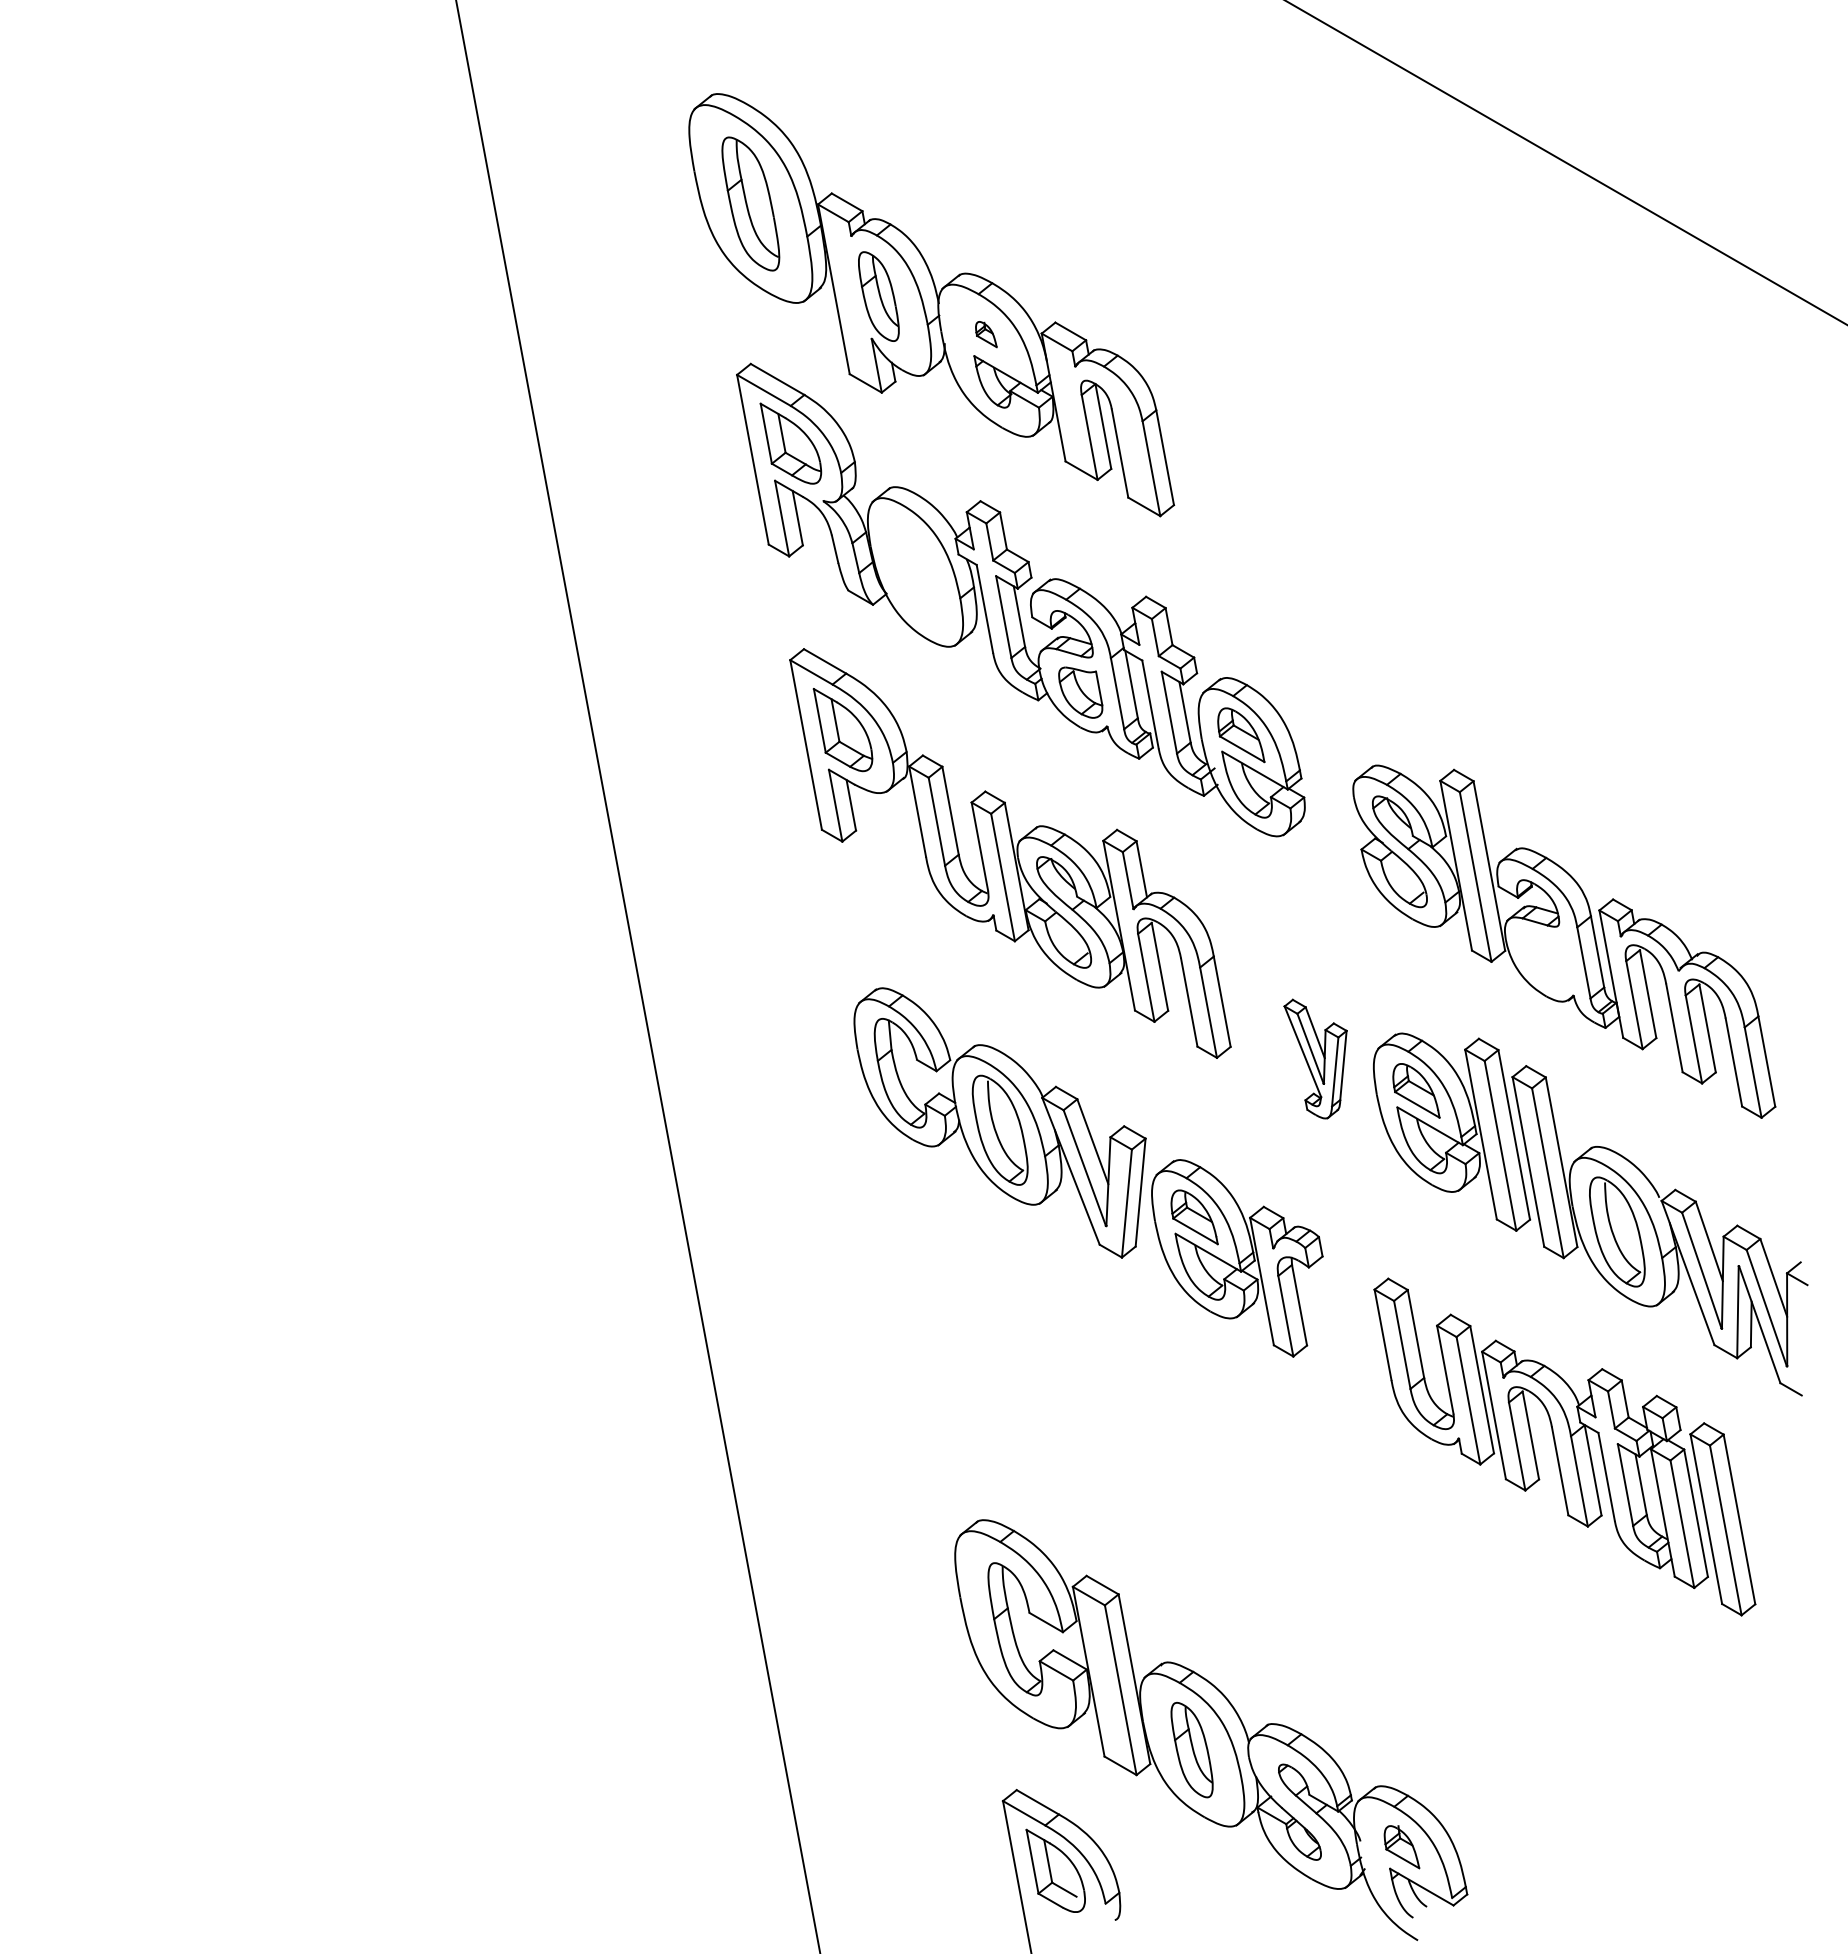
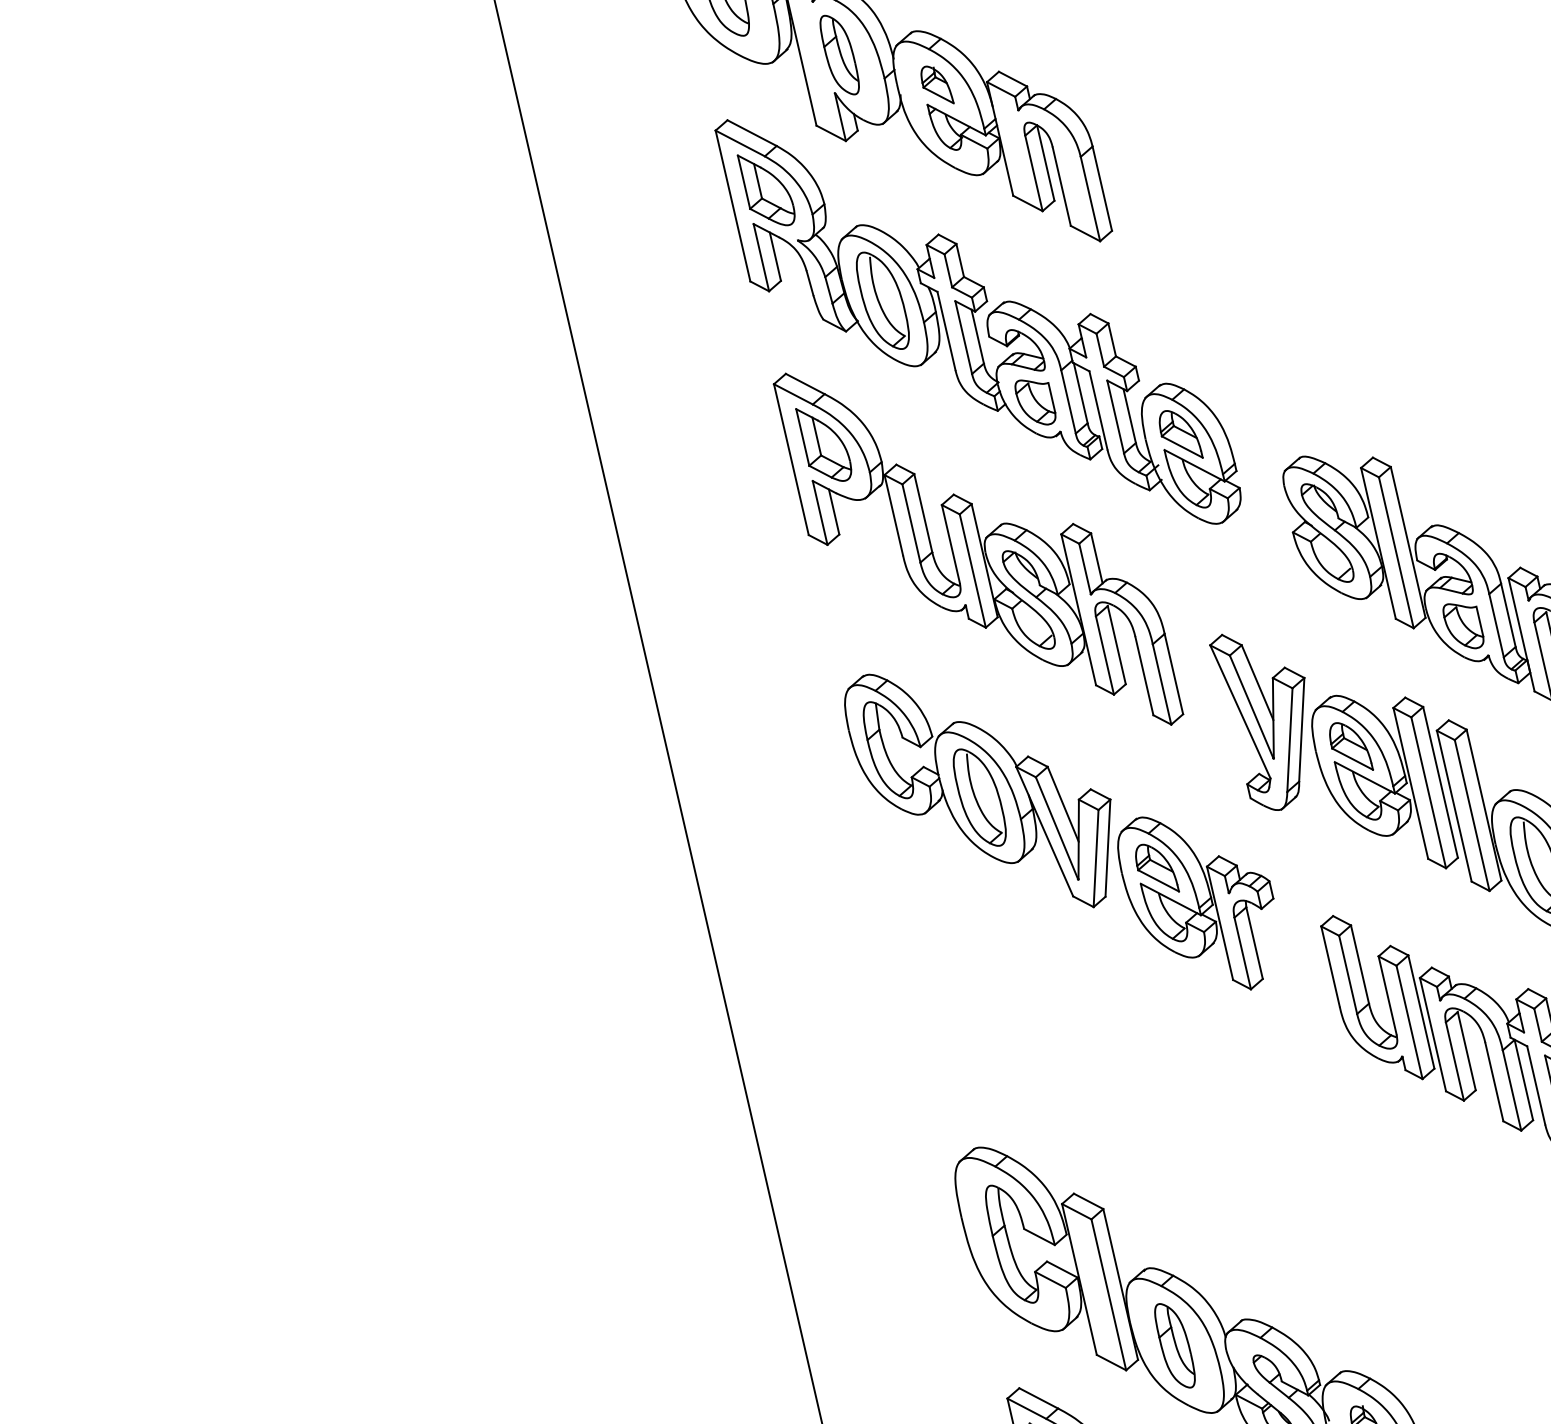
part: (986, 334) -> (937, 85), size x1.67
part: (915, 571) -> (882, 300), added
part: (1546, 961) -> (1462, 625), added
part: (1315, 1058) -> (1259, 721), size x1.67

